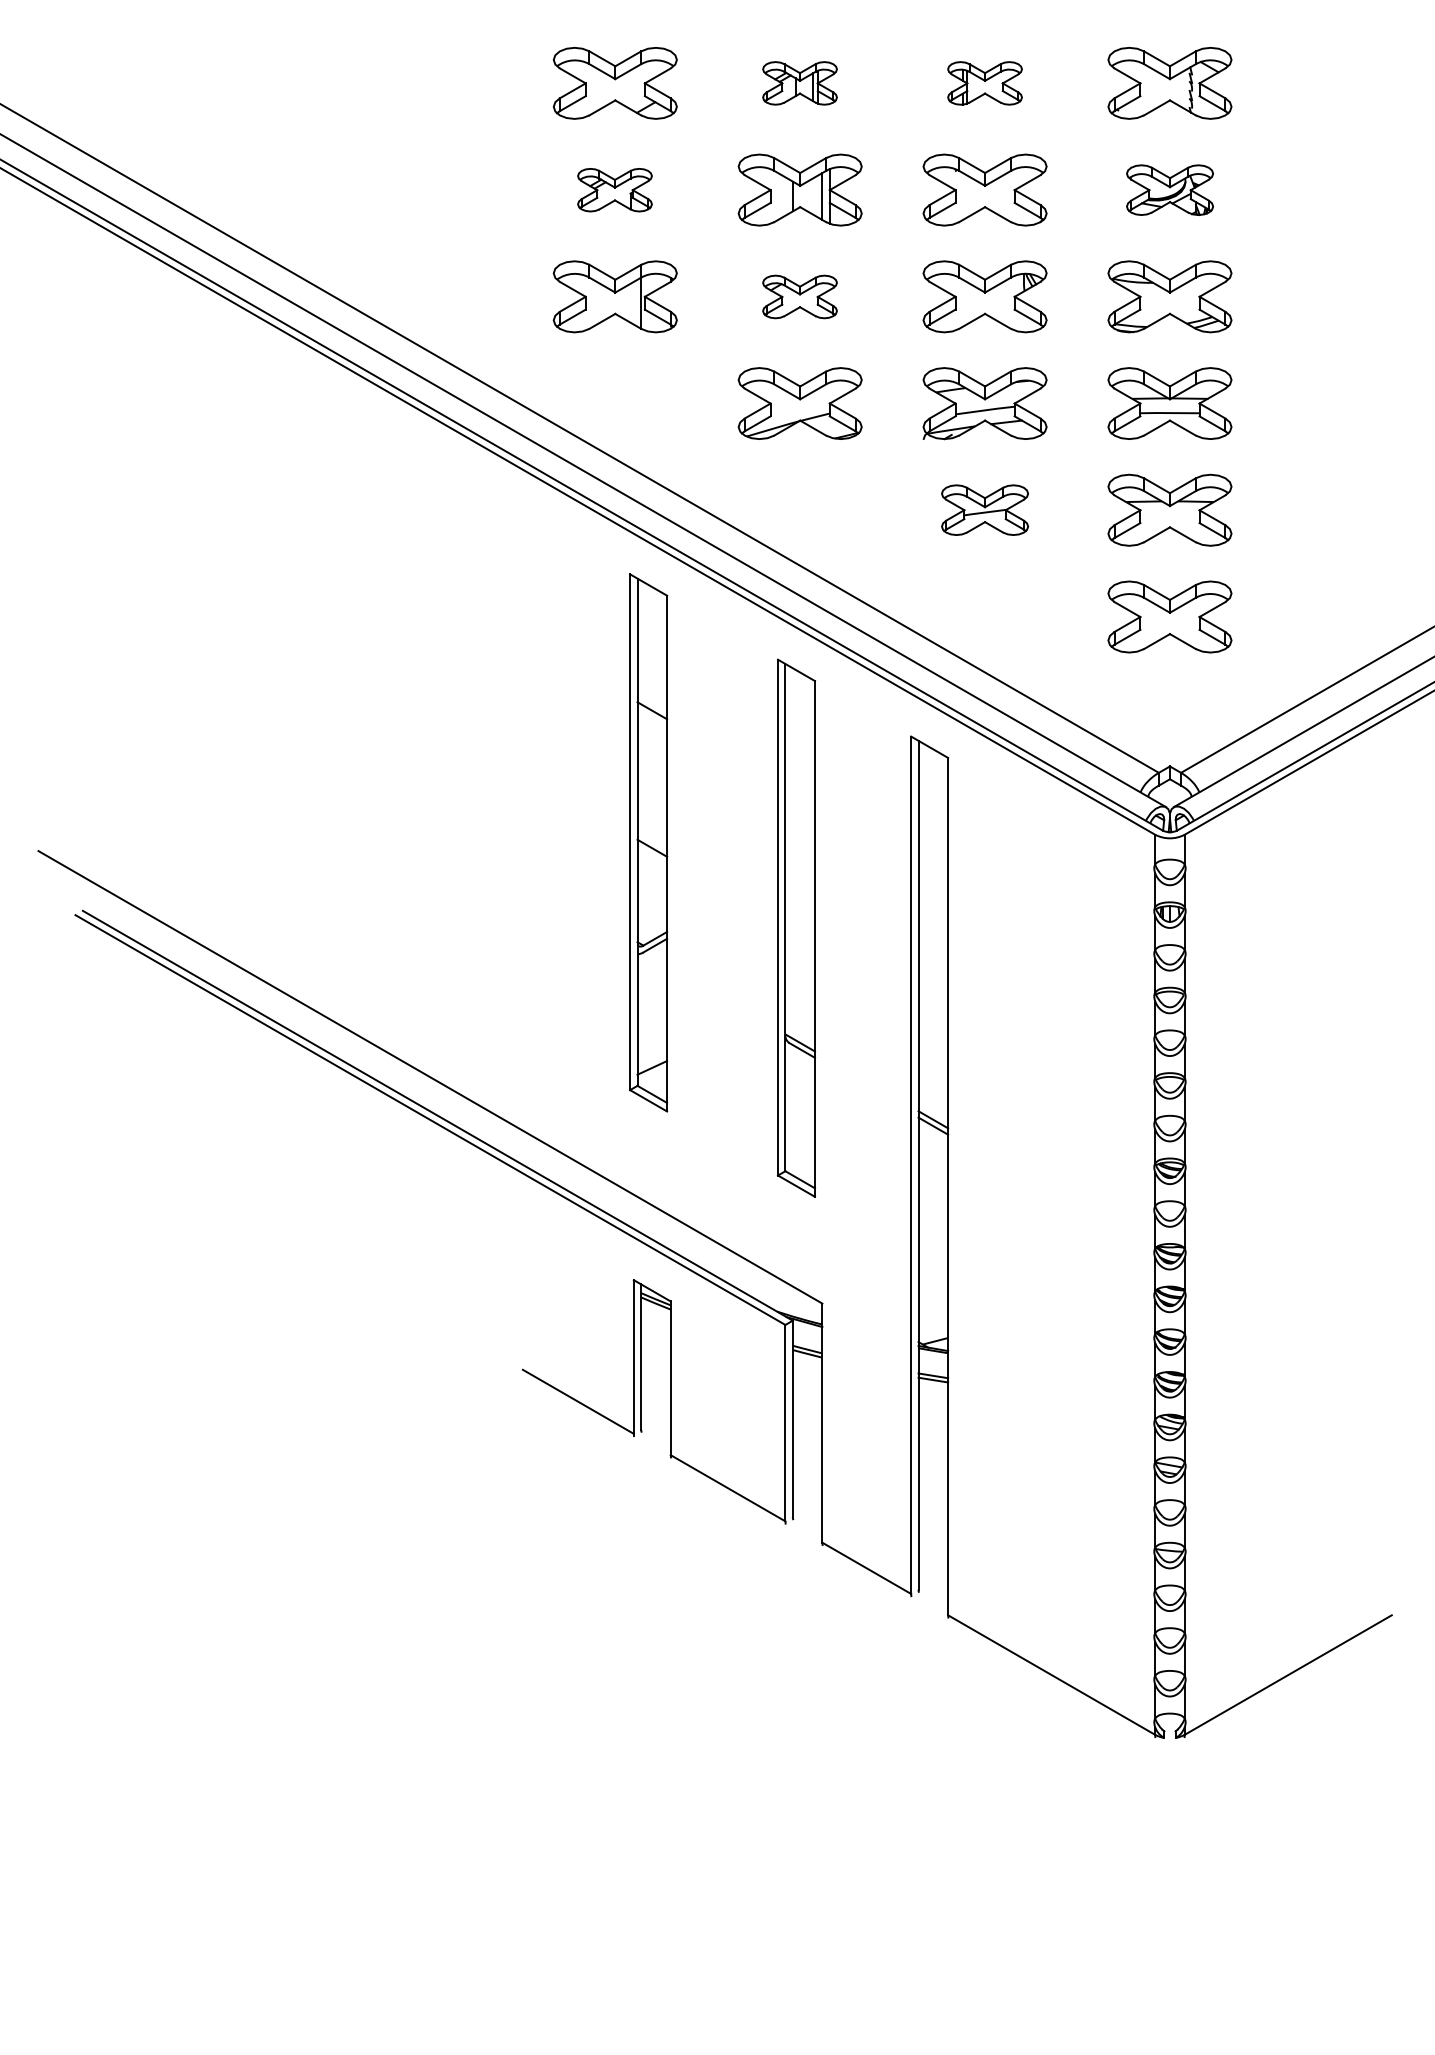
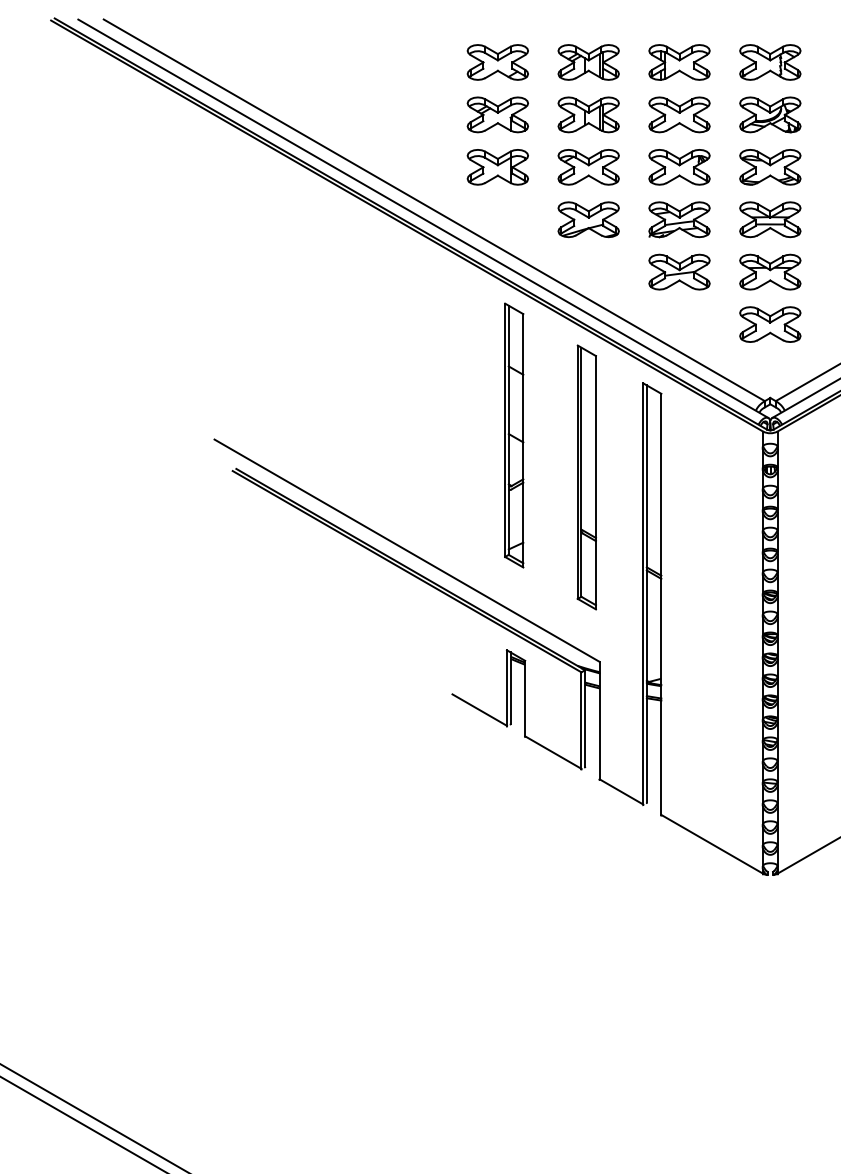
part: (799, 83) -> (588, 62), size x1.67
part: (985, 83) -> (679, 62), size x1.67
part: (614, 189) -> (497, 114), size x1.67
part: (1170, 189) -> (770, 114), size x1.43
part: (799, 297) -> (588, 167), size x1.67
part: (985, 508) -> (679, 271), size x1.43

